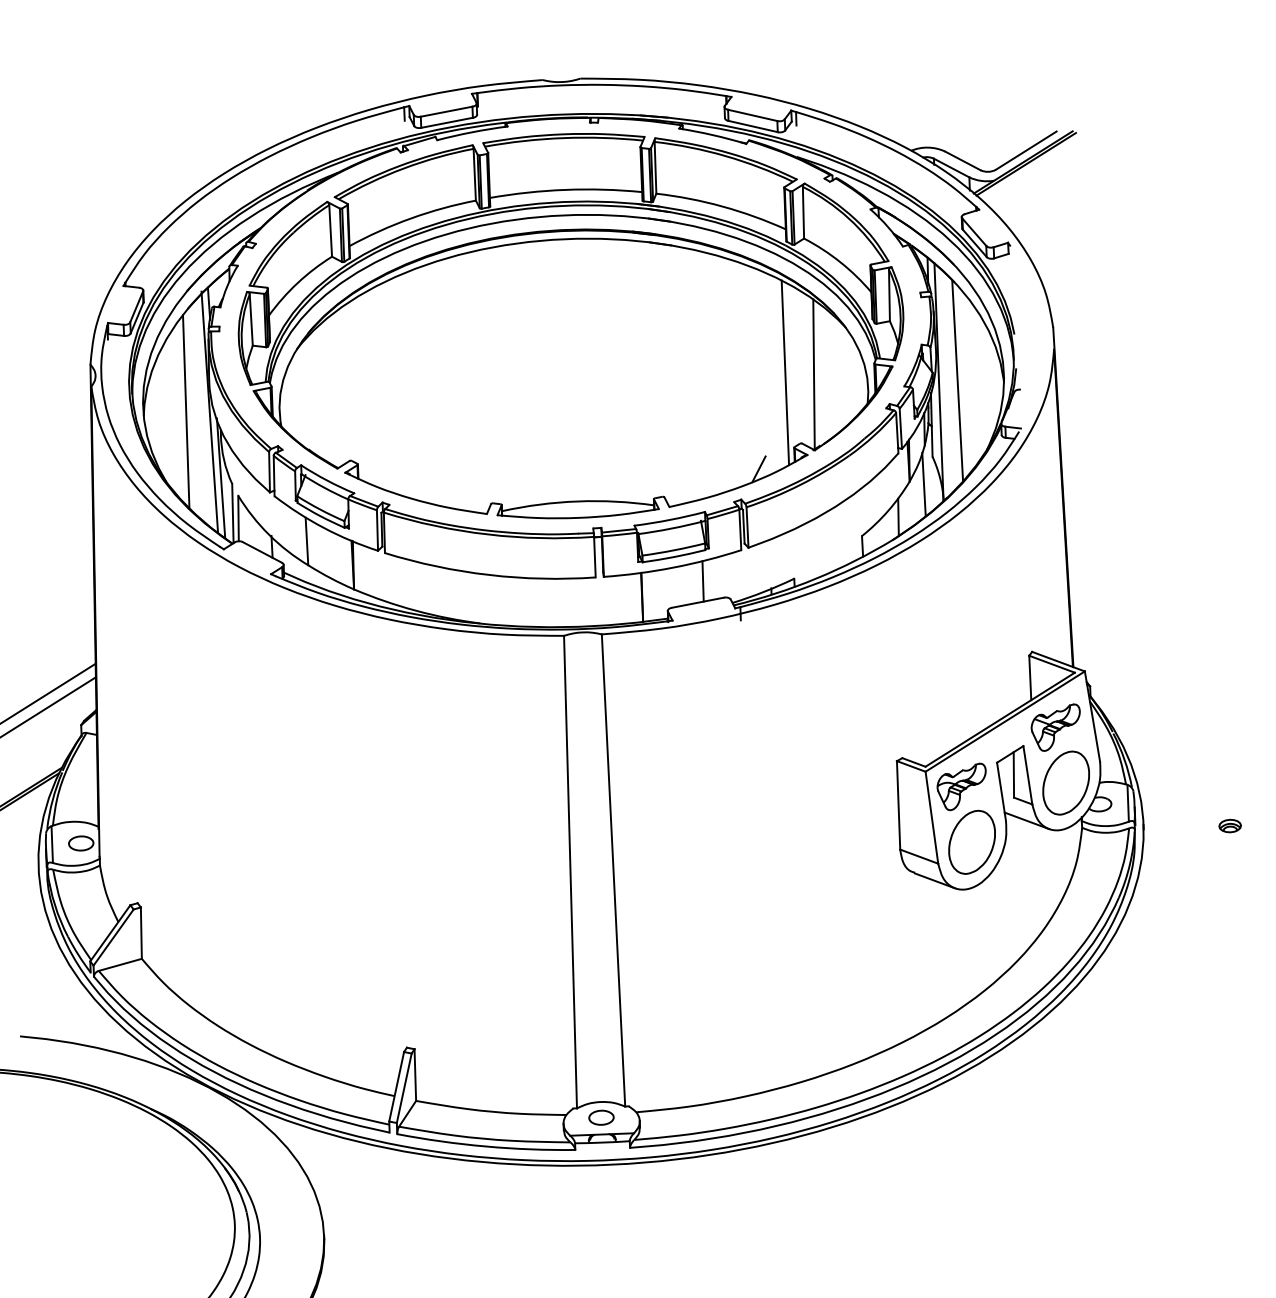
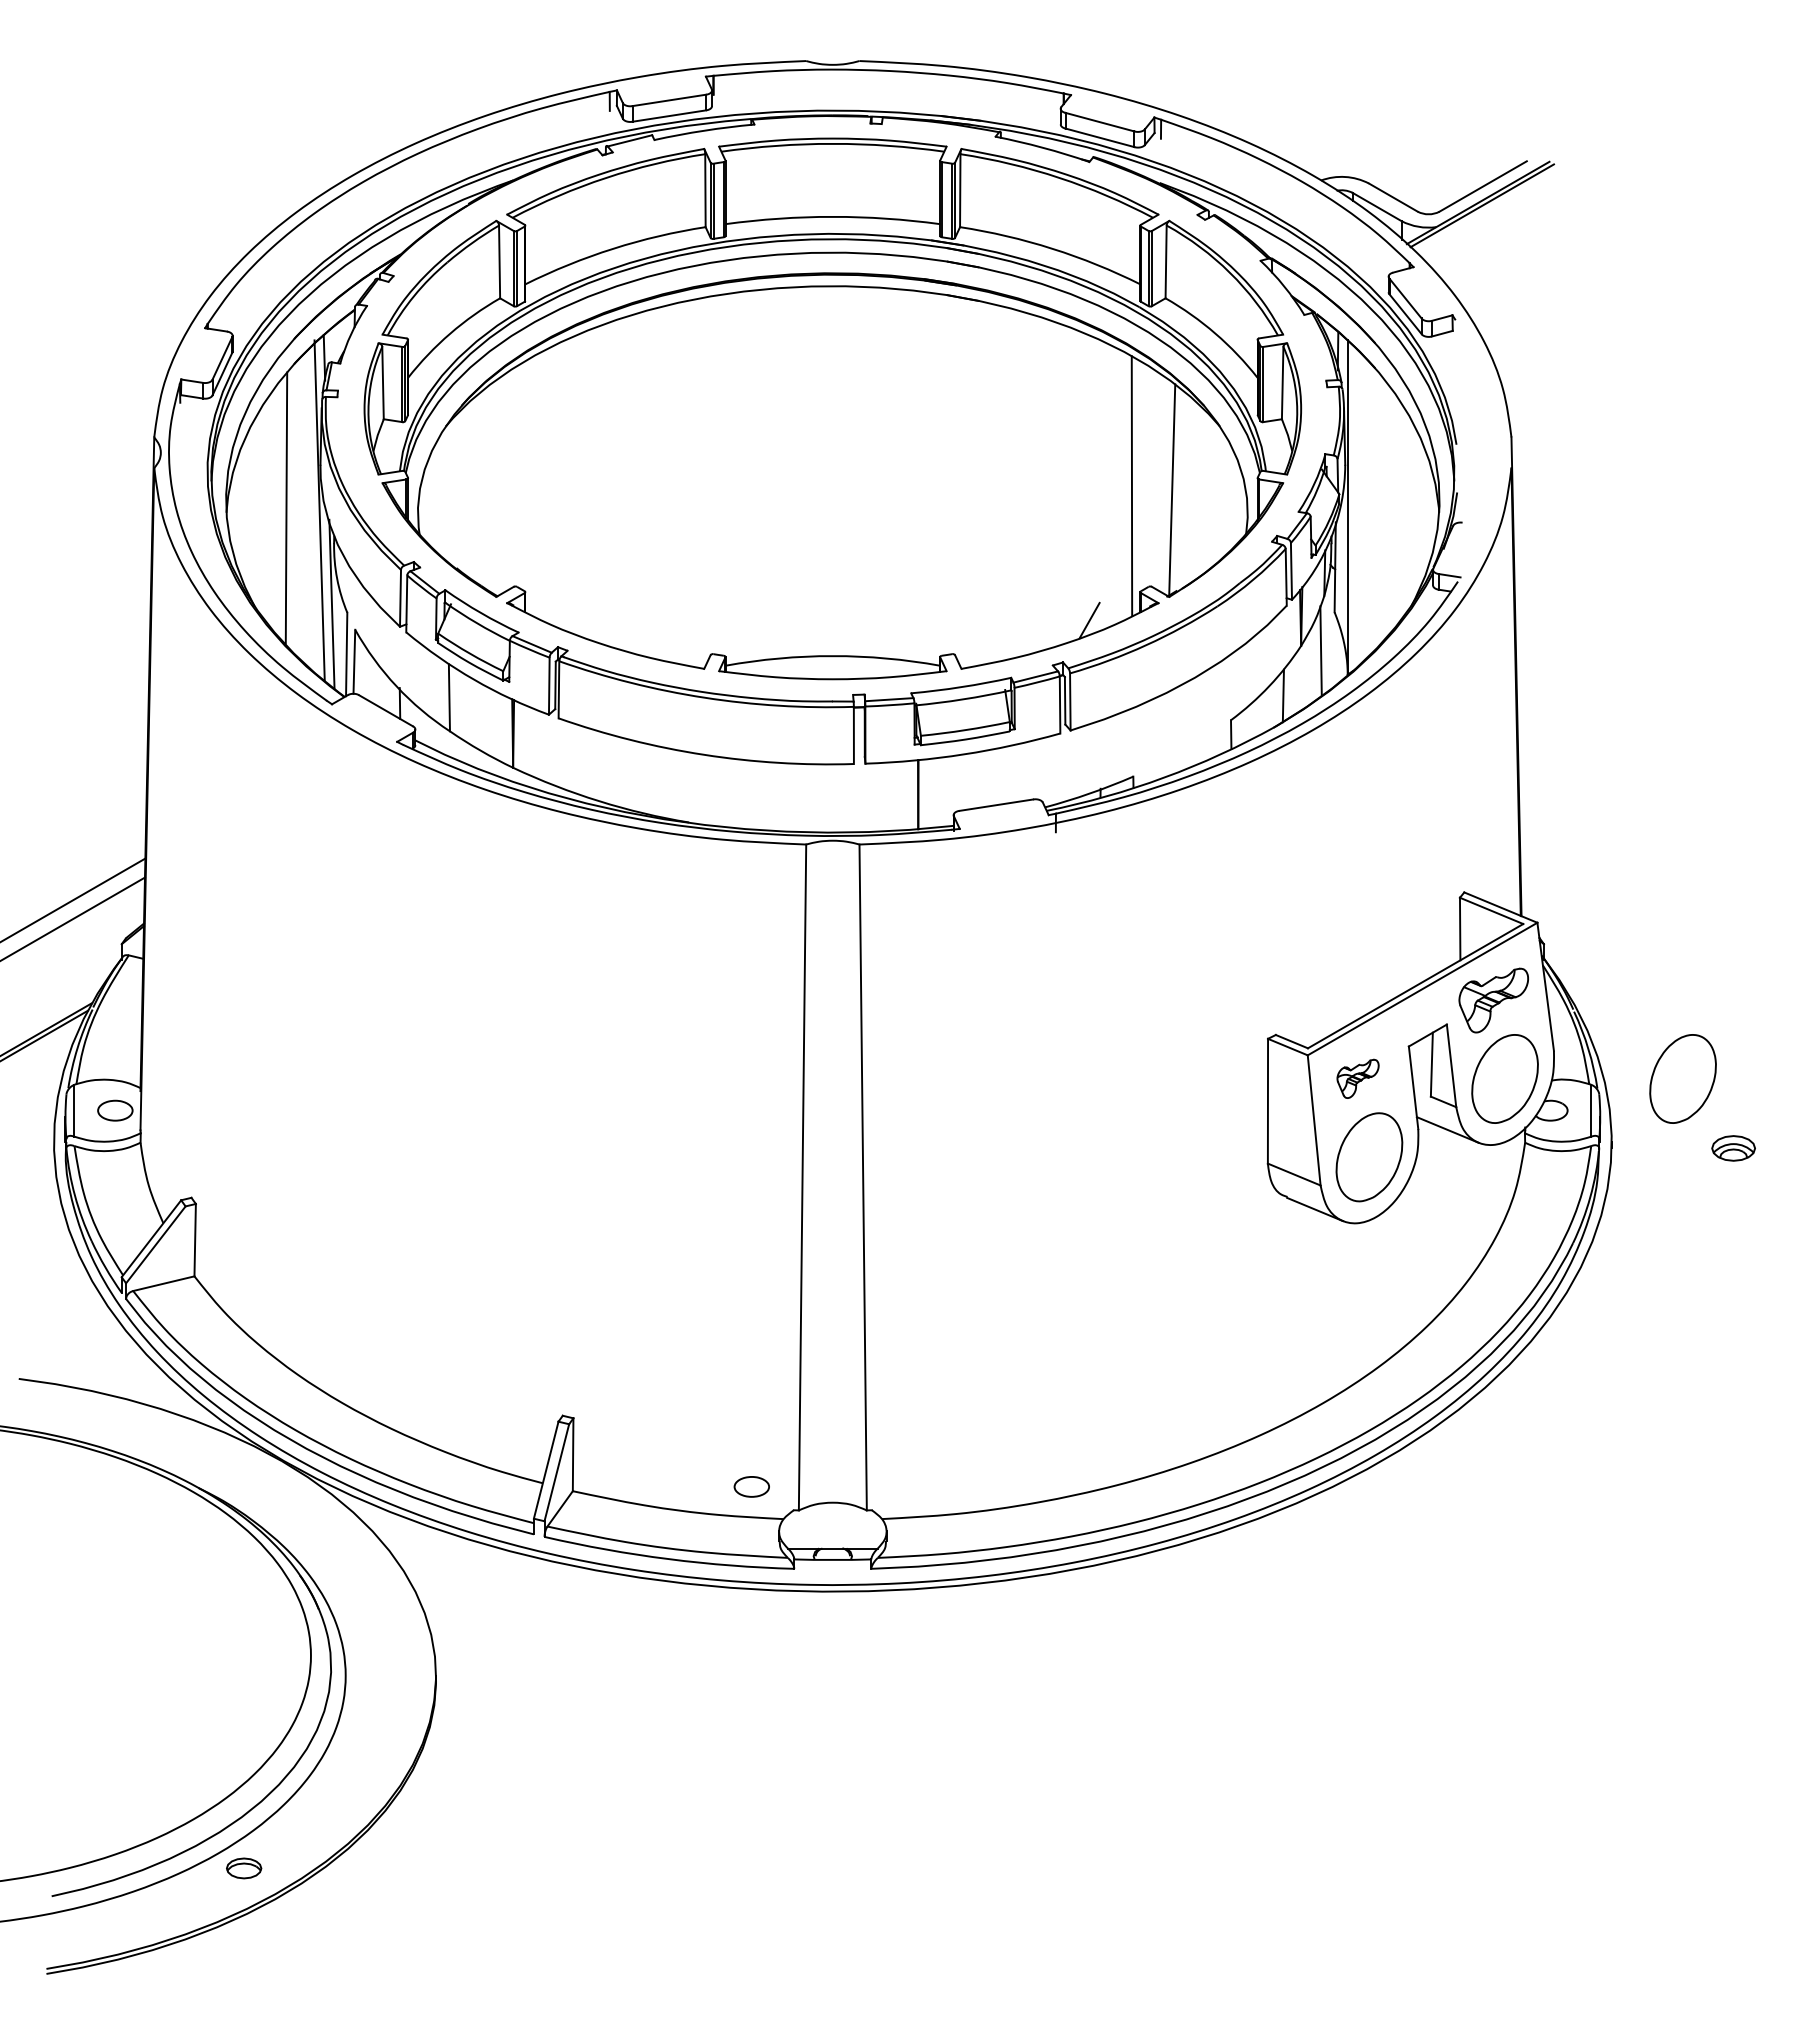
line: (957, 380) -> (1373, 506), removed
line: (702, 581) -> (1004, 775), removed
part: (1192, 777) -> (1682, 1078), added
part: (961, 786) -> (1357, 1078), size x0.6
part: (1230, 825) -> (1733, 1147), size x1.4
part: (601, 1117) -> (751, 1486), moved

